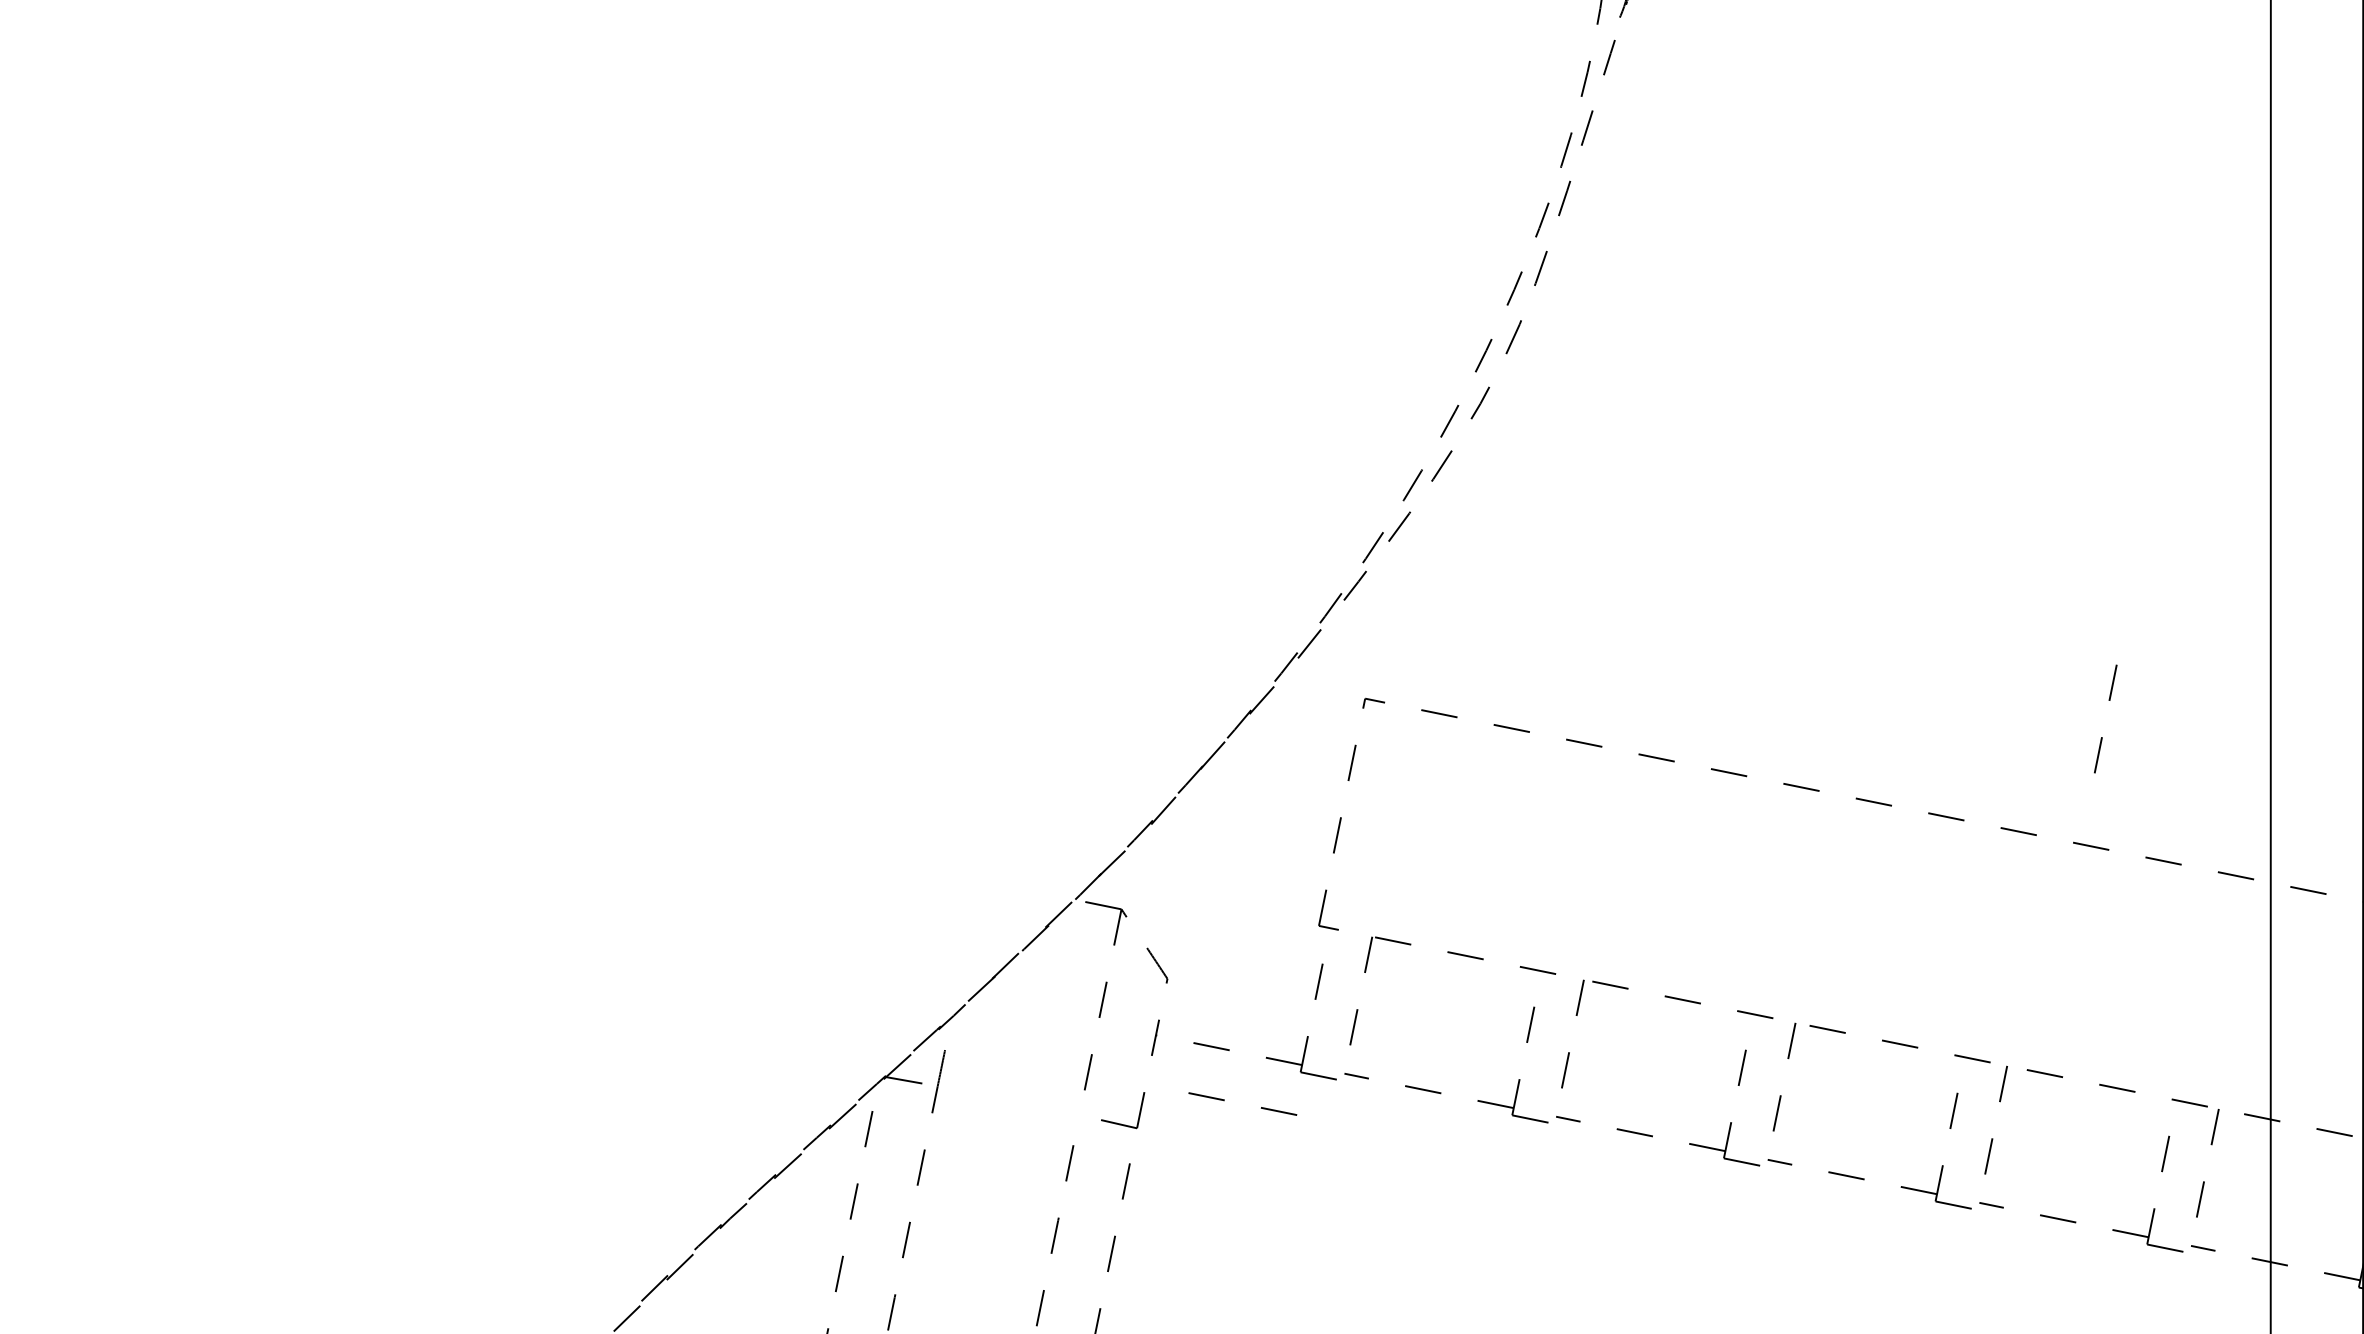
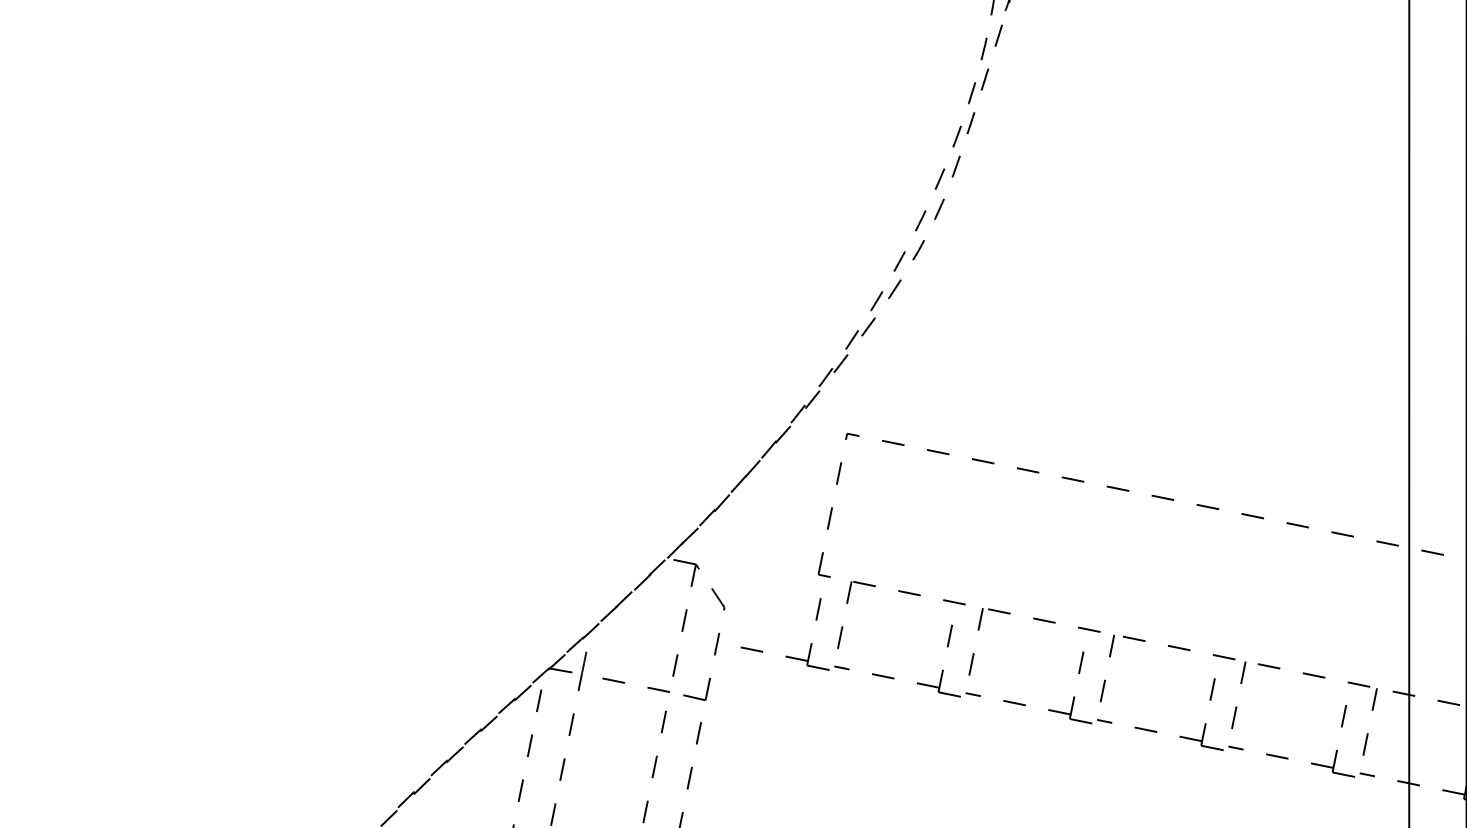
line: (2110, 701) -> (1309, 435), removed
line: (1225, 1099) -> (625, 682), moved

